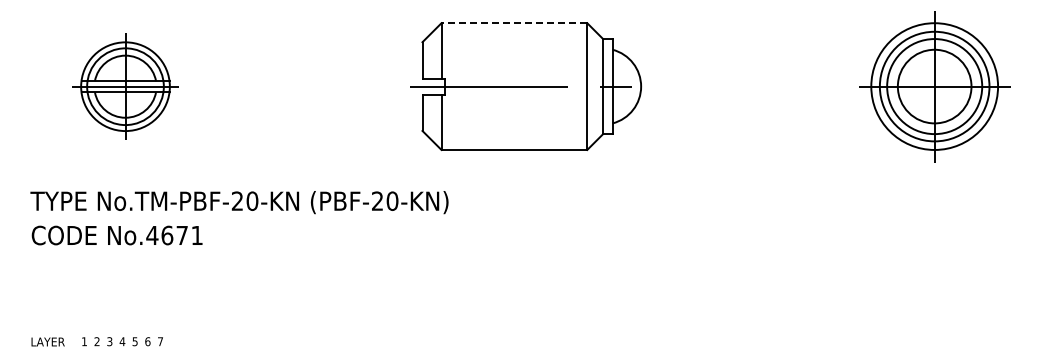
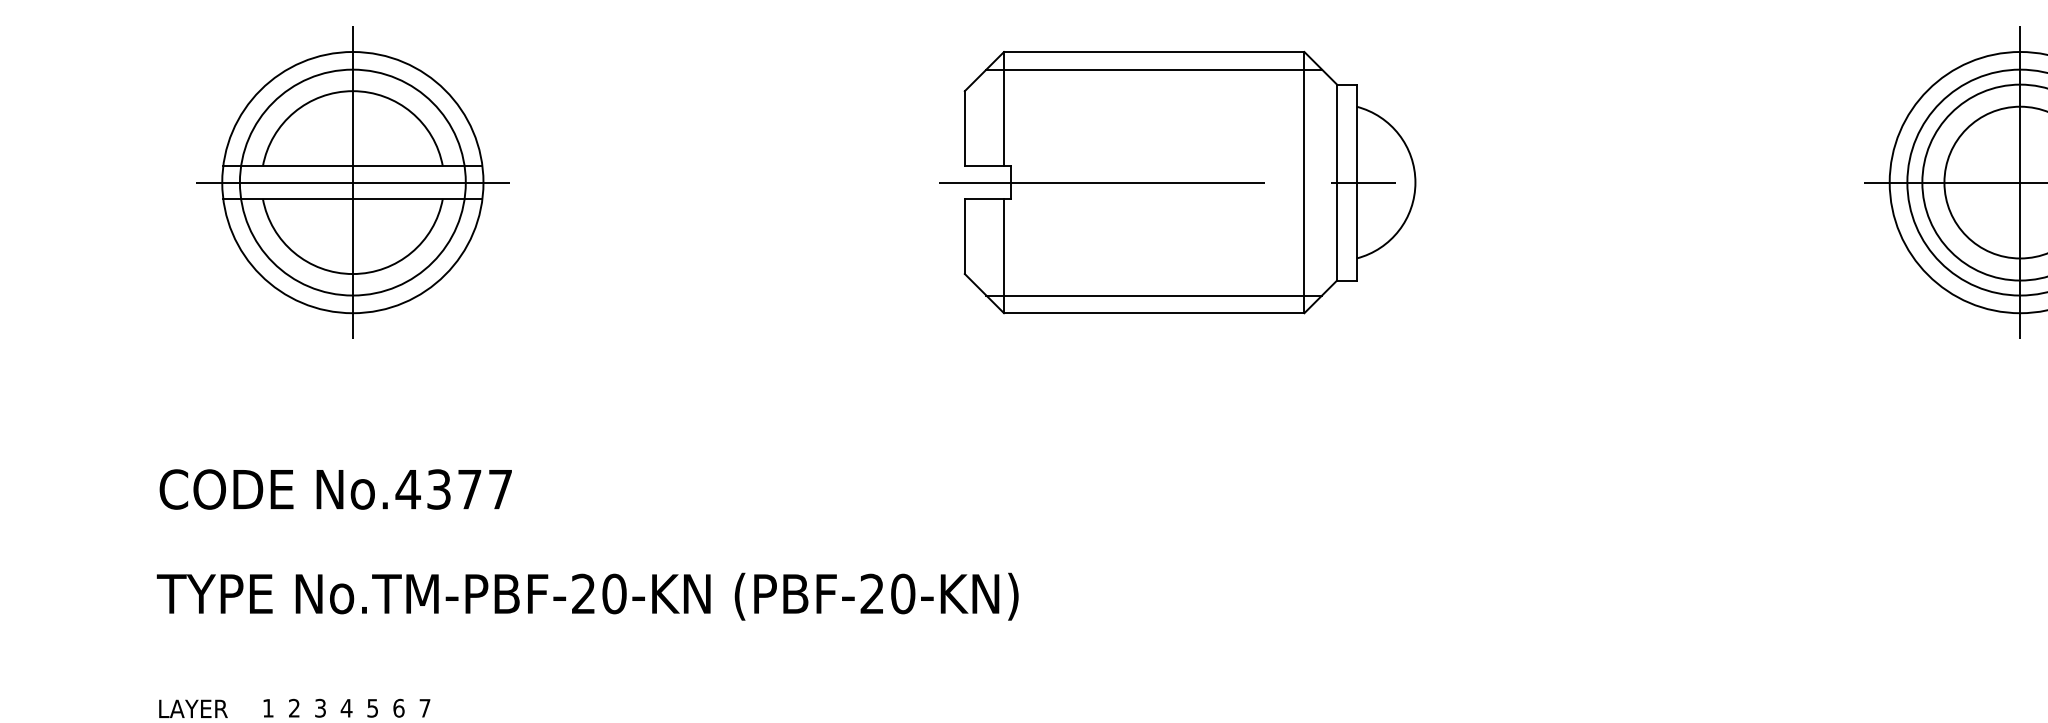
line: (514, 23) -> (1154, 52), dashed -> solid
line: (513, 31) -> (1152, 69), added
part: (125, 86) -> (352, 182), size x1.43
line: (513, 141) -> (1152, 295), added
text: (239, 202) -> (587, 596), moved
text: (181, 235) -> (468, 489), No.4671 -> No.4377

